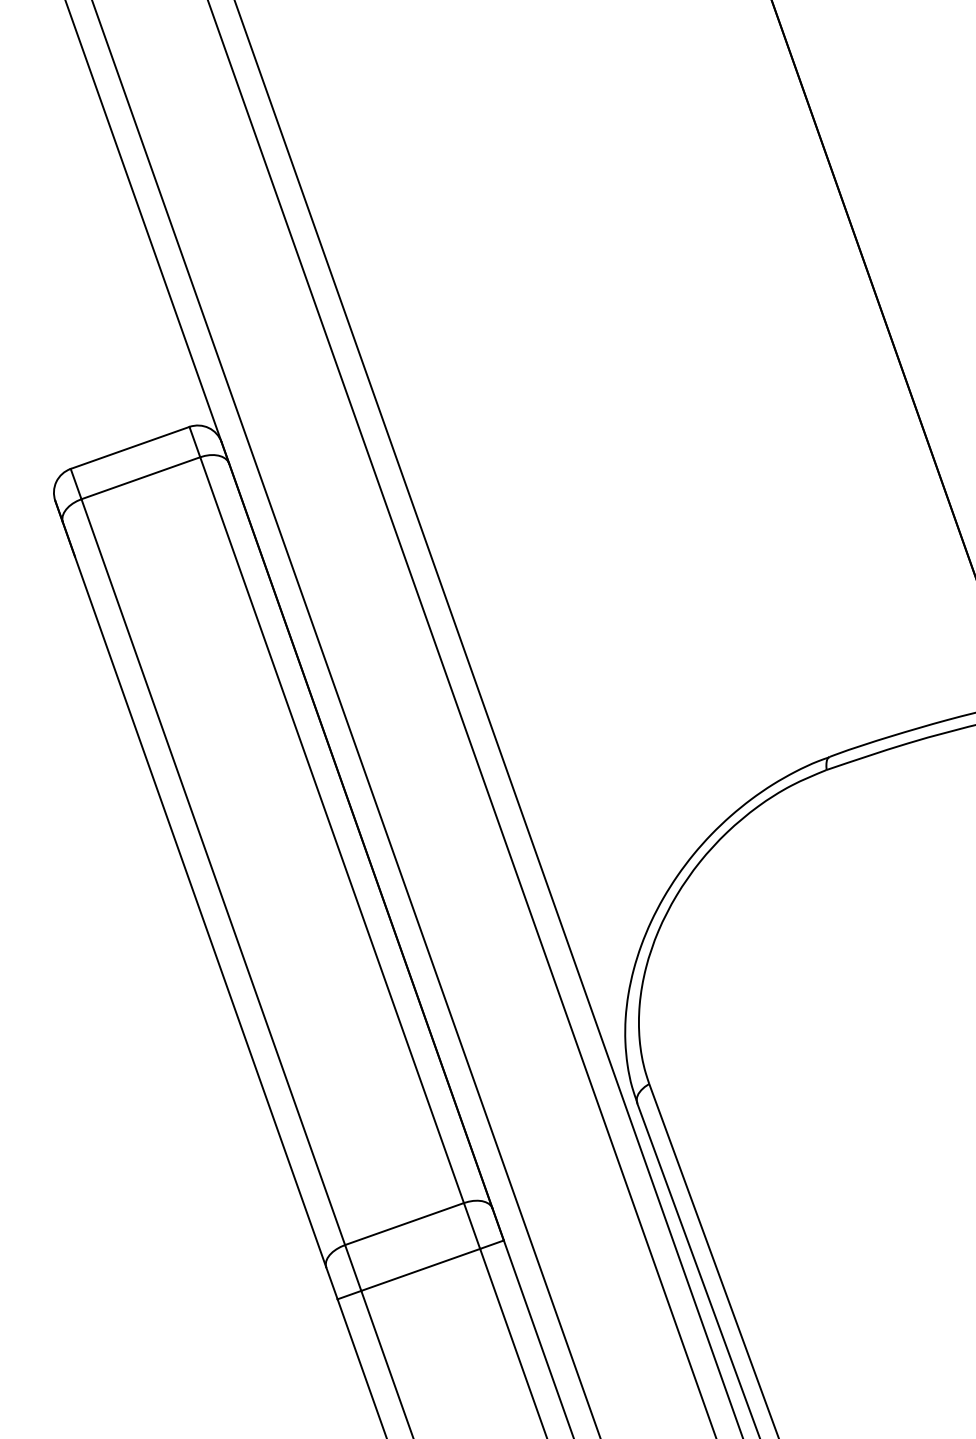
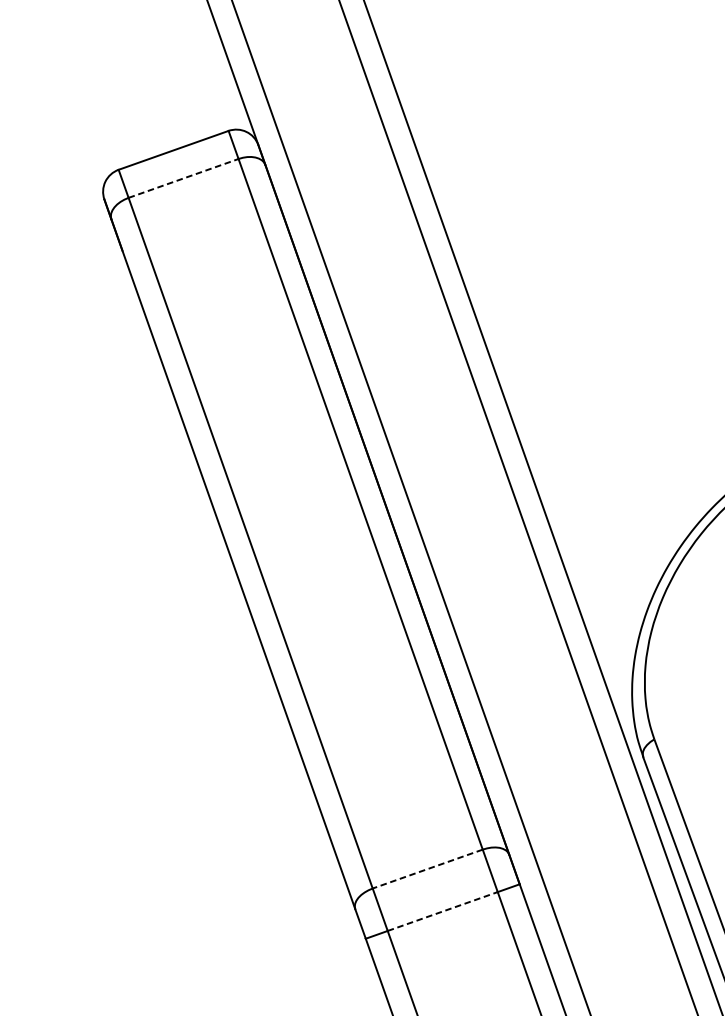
line: (140, 478) -> (183, 178), solid -> dashed
line: (404, 1224) -> (427, 869), solid -> dashed
line: (421, 1269) -> (443, 911), solid -> dashed

